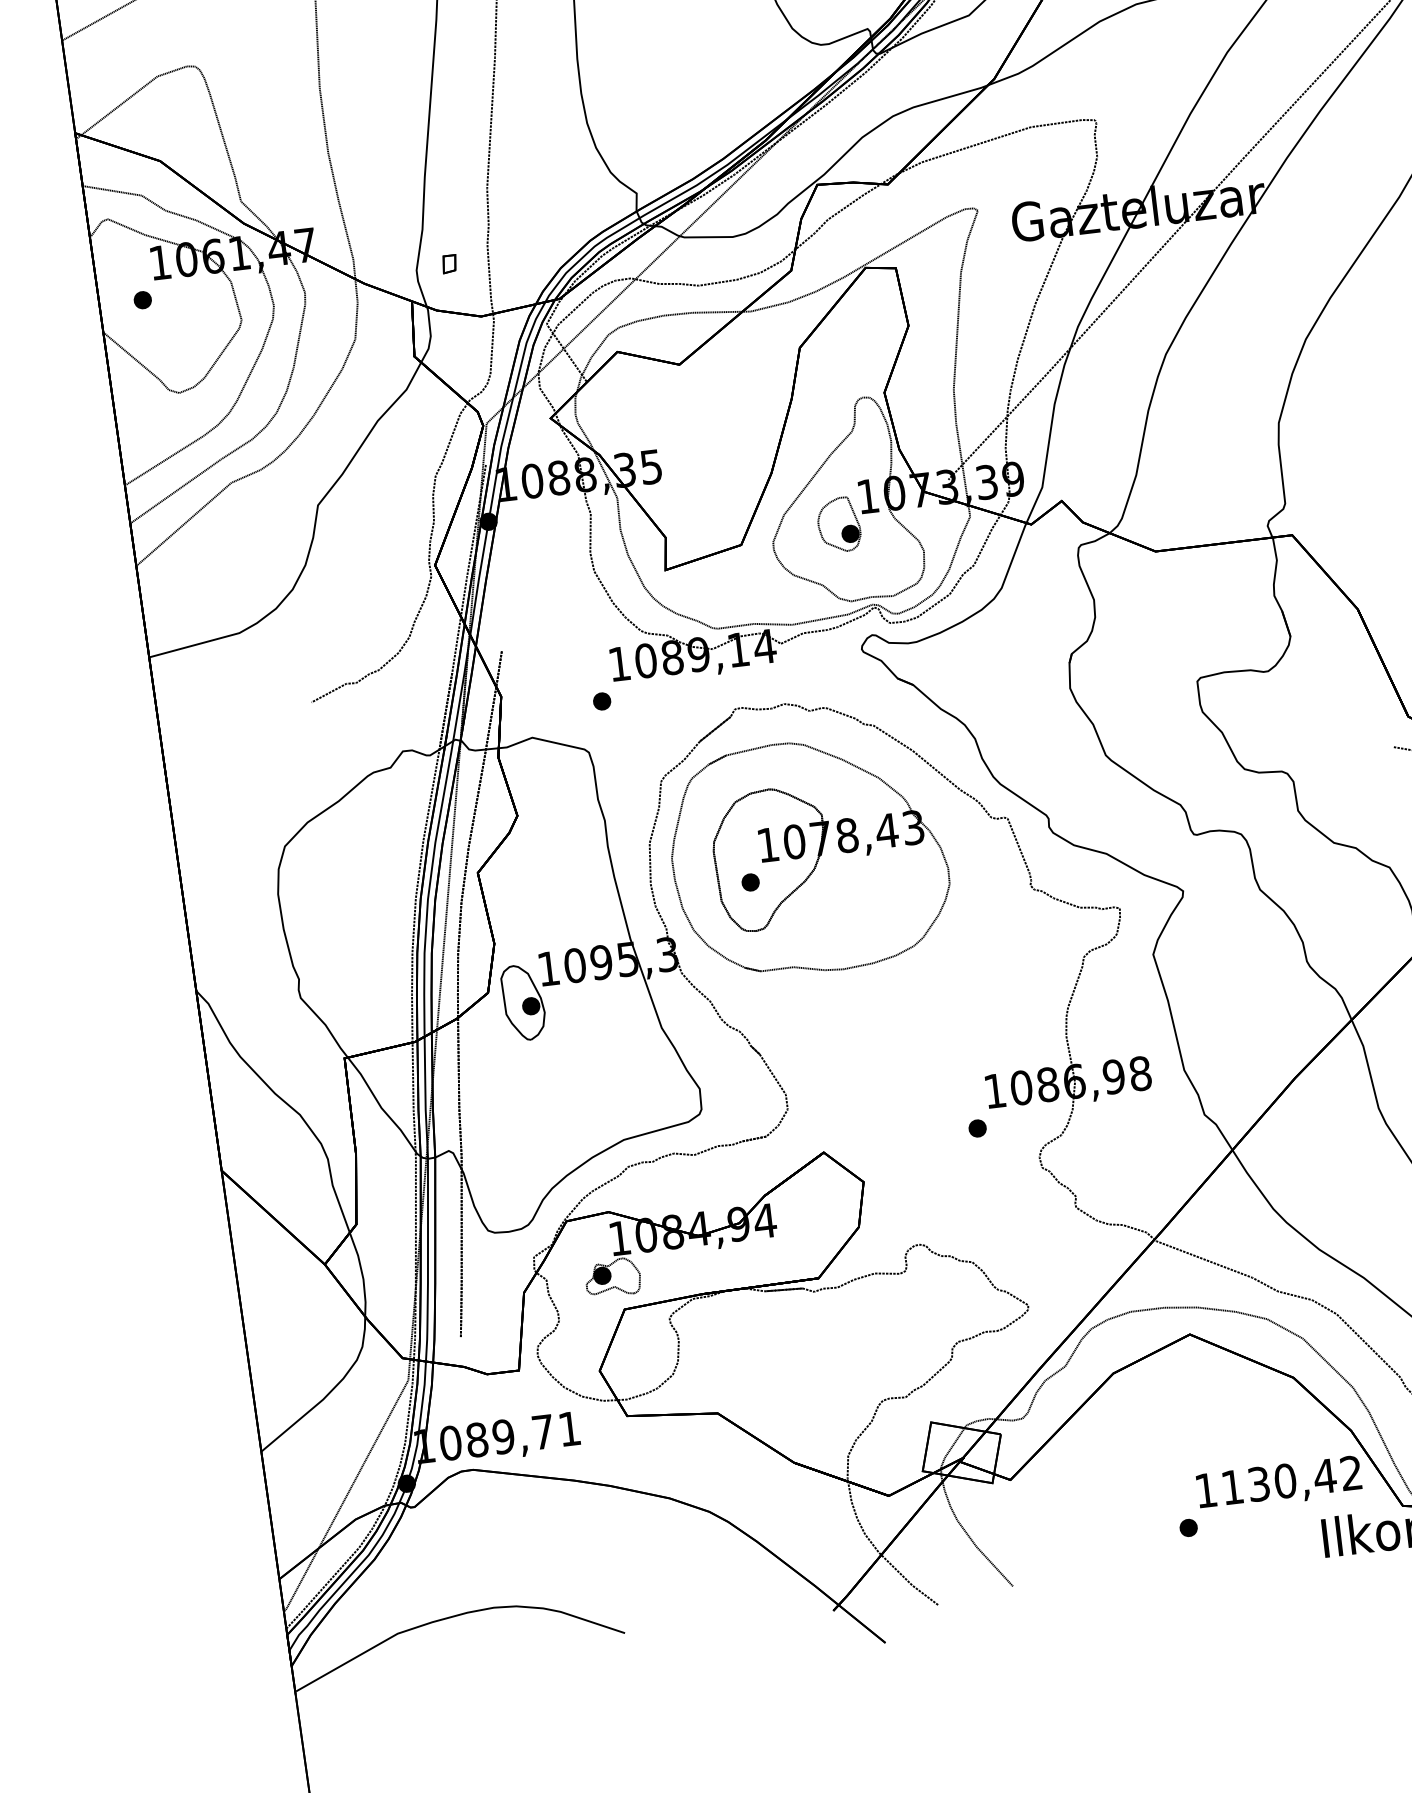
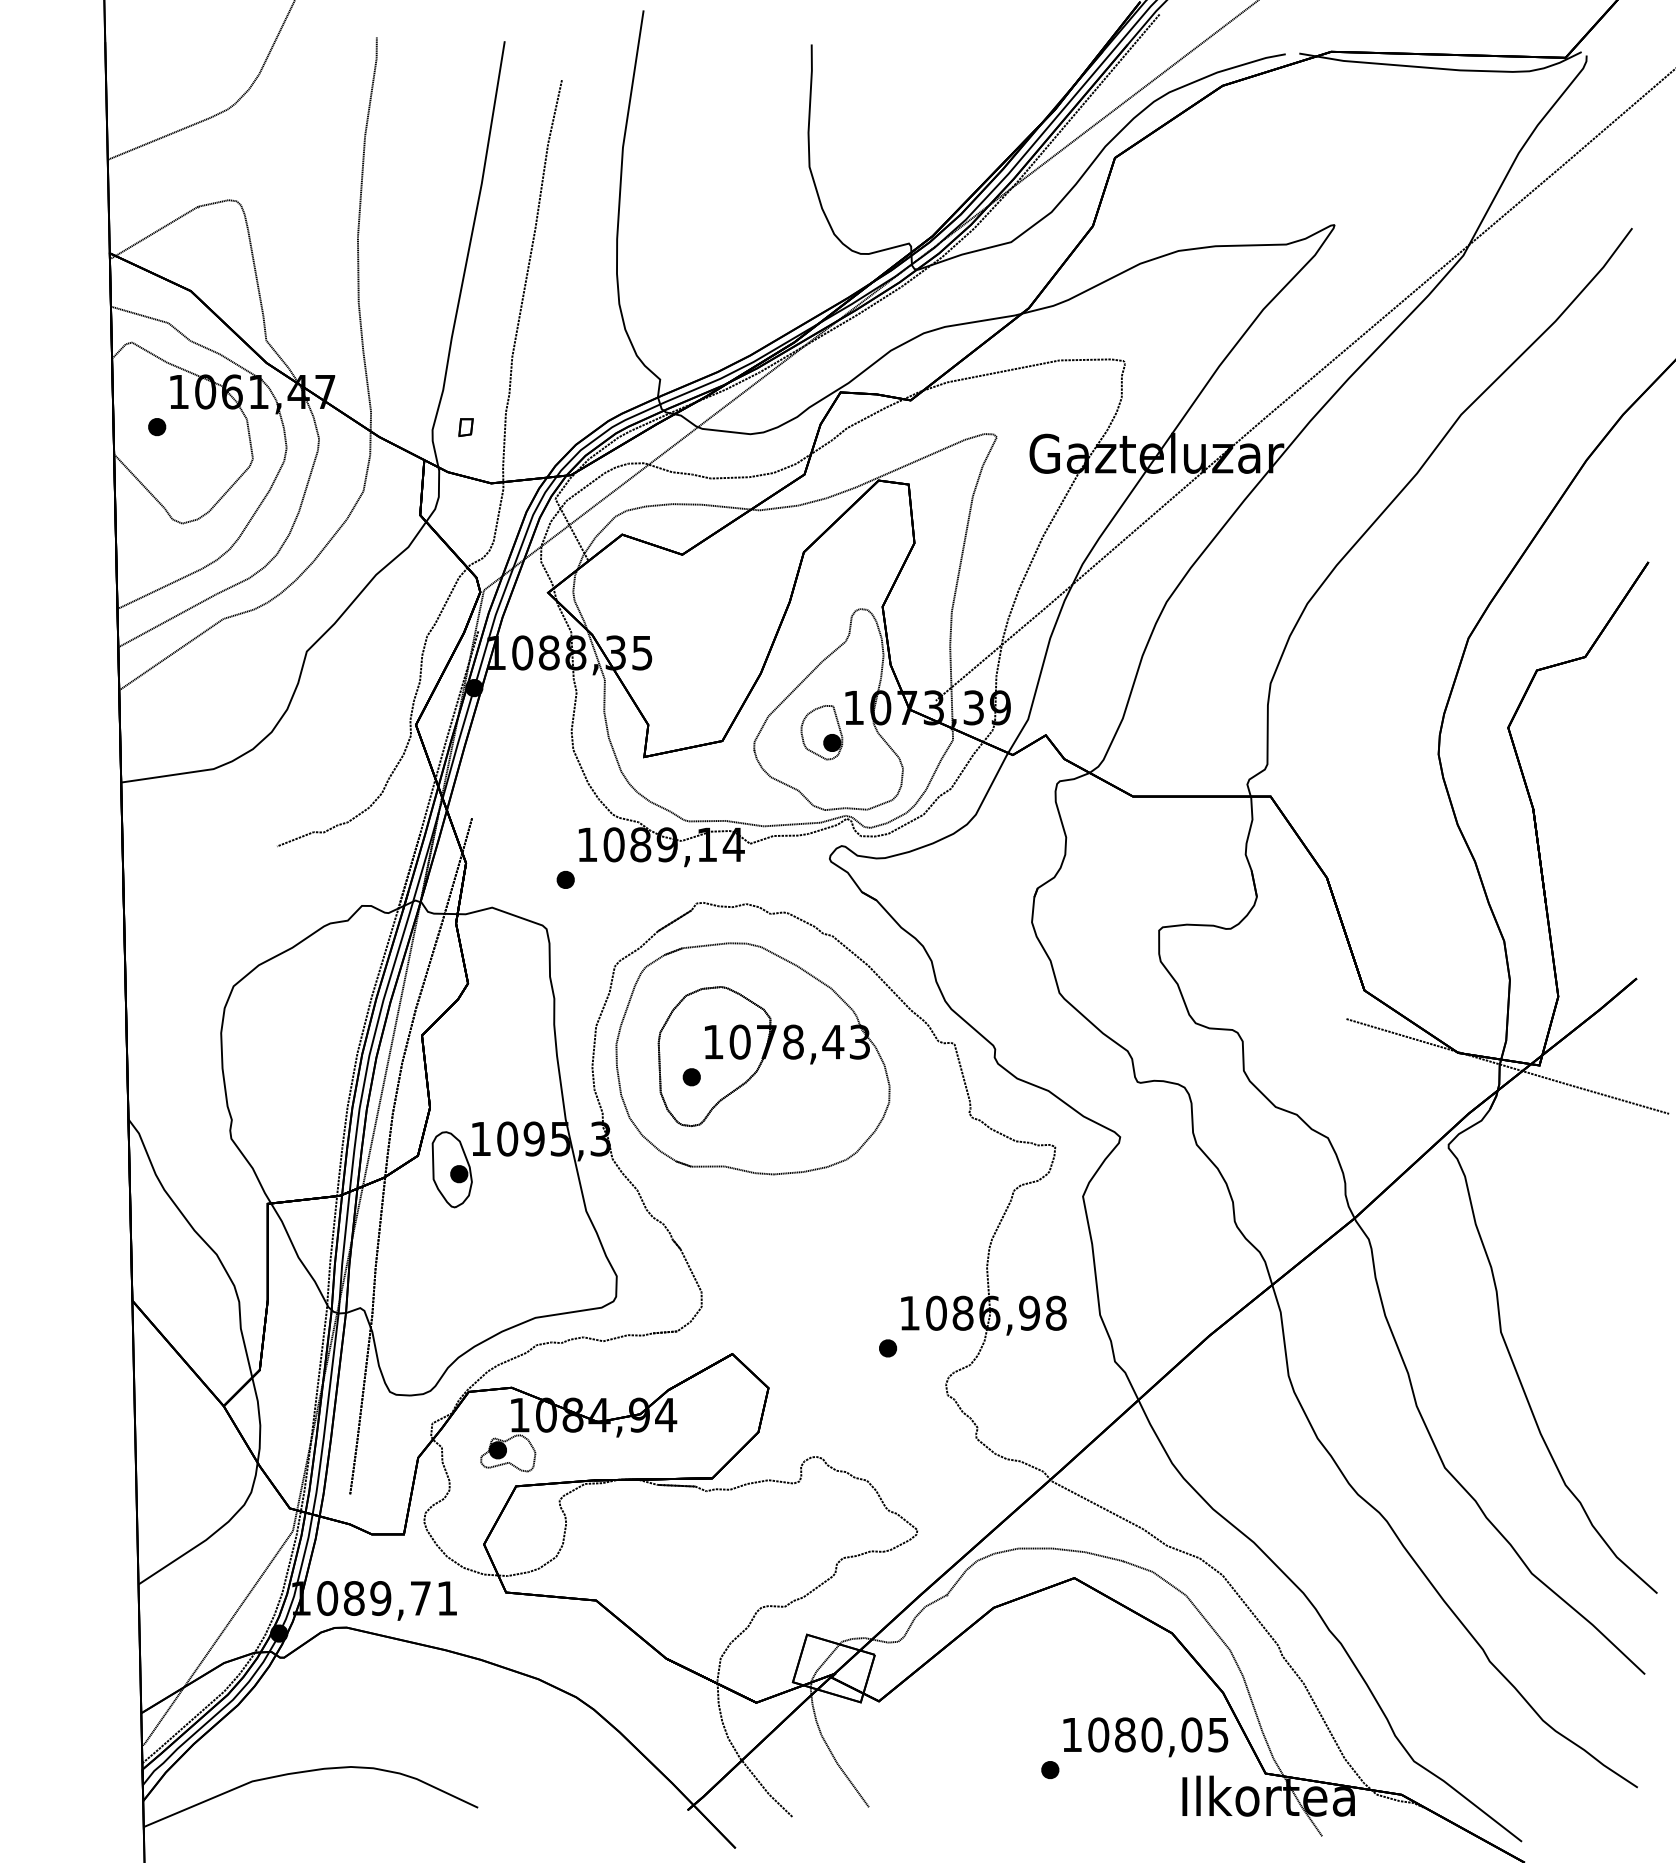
text: (1291, 1479) -> (1158, 1734), 1130,42 -> 1080,05

